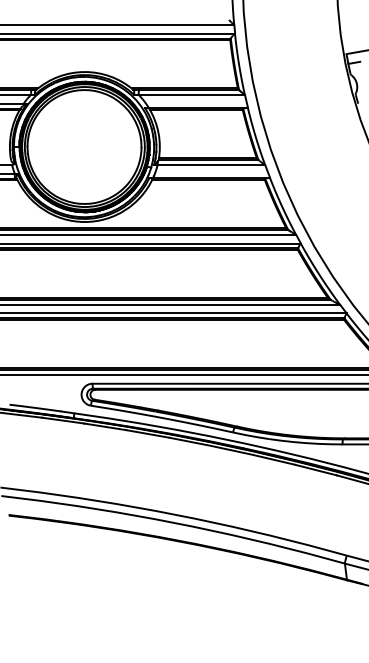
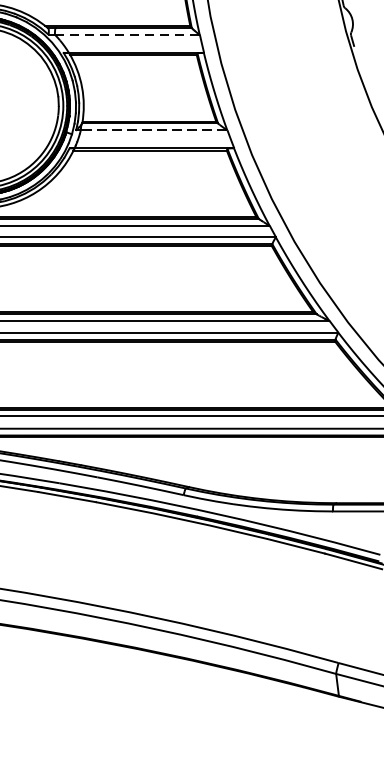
line: (191, 94) -> (126, 34), solid -> dashed
line: (211, 164) -> (154, 129), solid -> dashed

